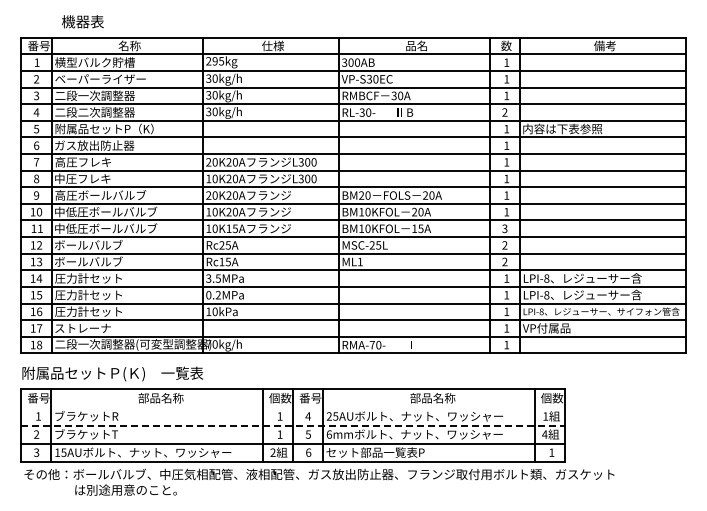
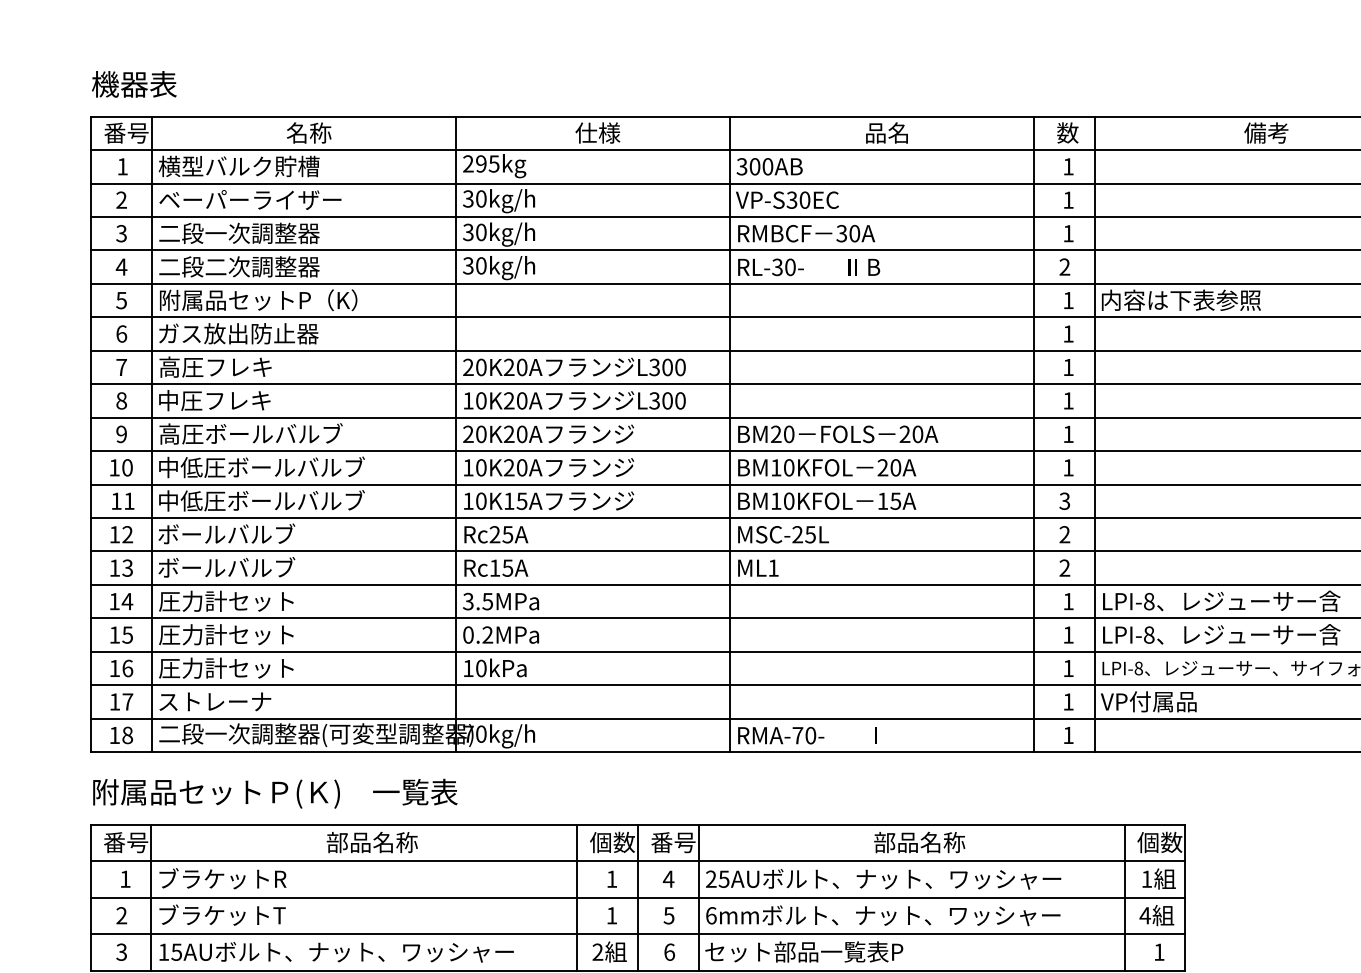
text: (82, 21) -> (133, 83), moved
line: (292, 407) -> (637, 861), added
line: (292, 425) -> (637, 897), dashed -> solid

